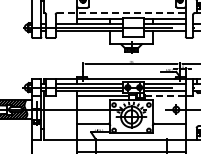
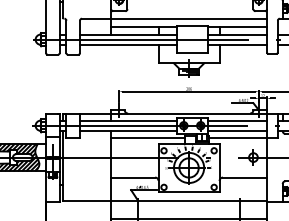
line: (121, 13) -> (174, 19), dashed -> solid
line: (166, 95) -> (239, 137), dashed -> solid

